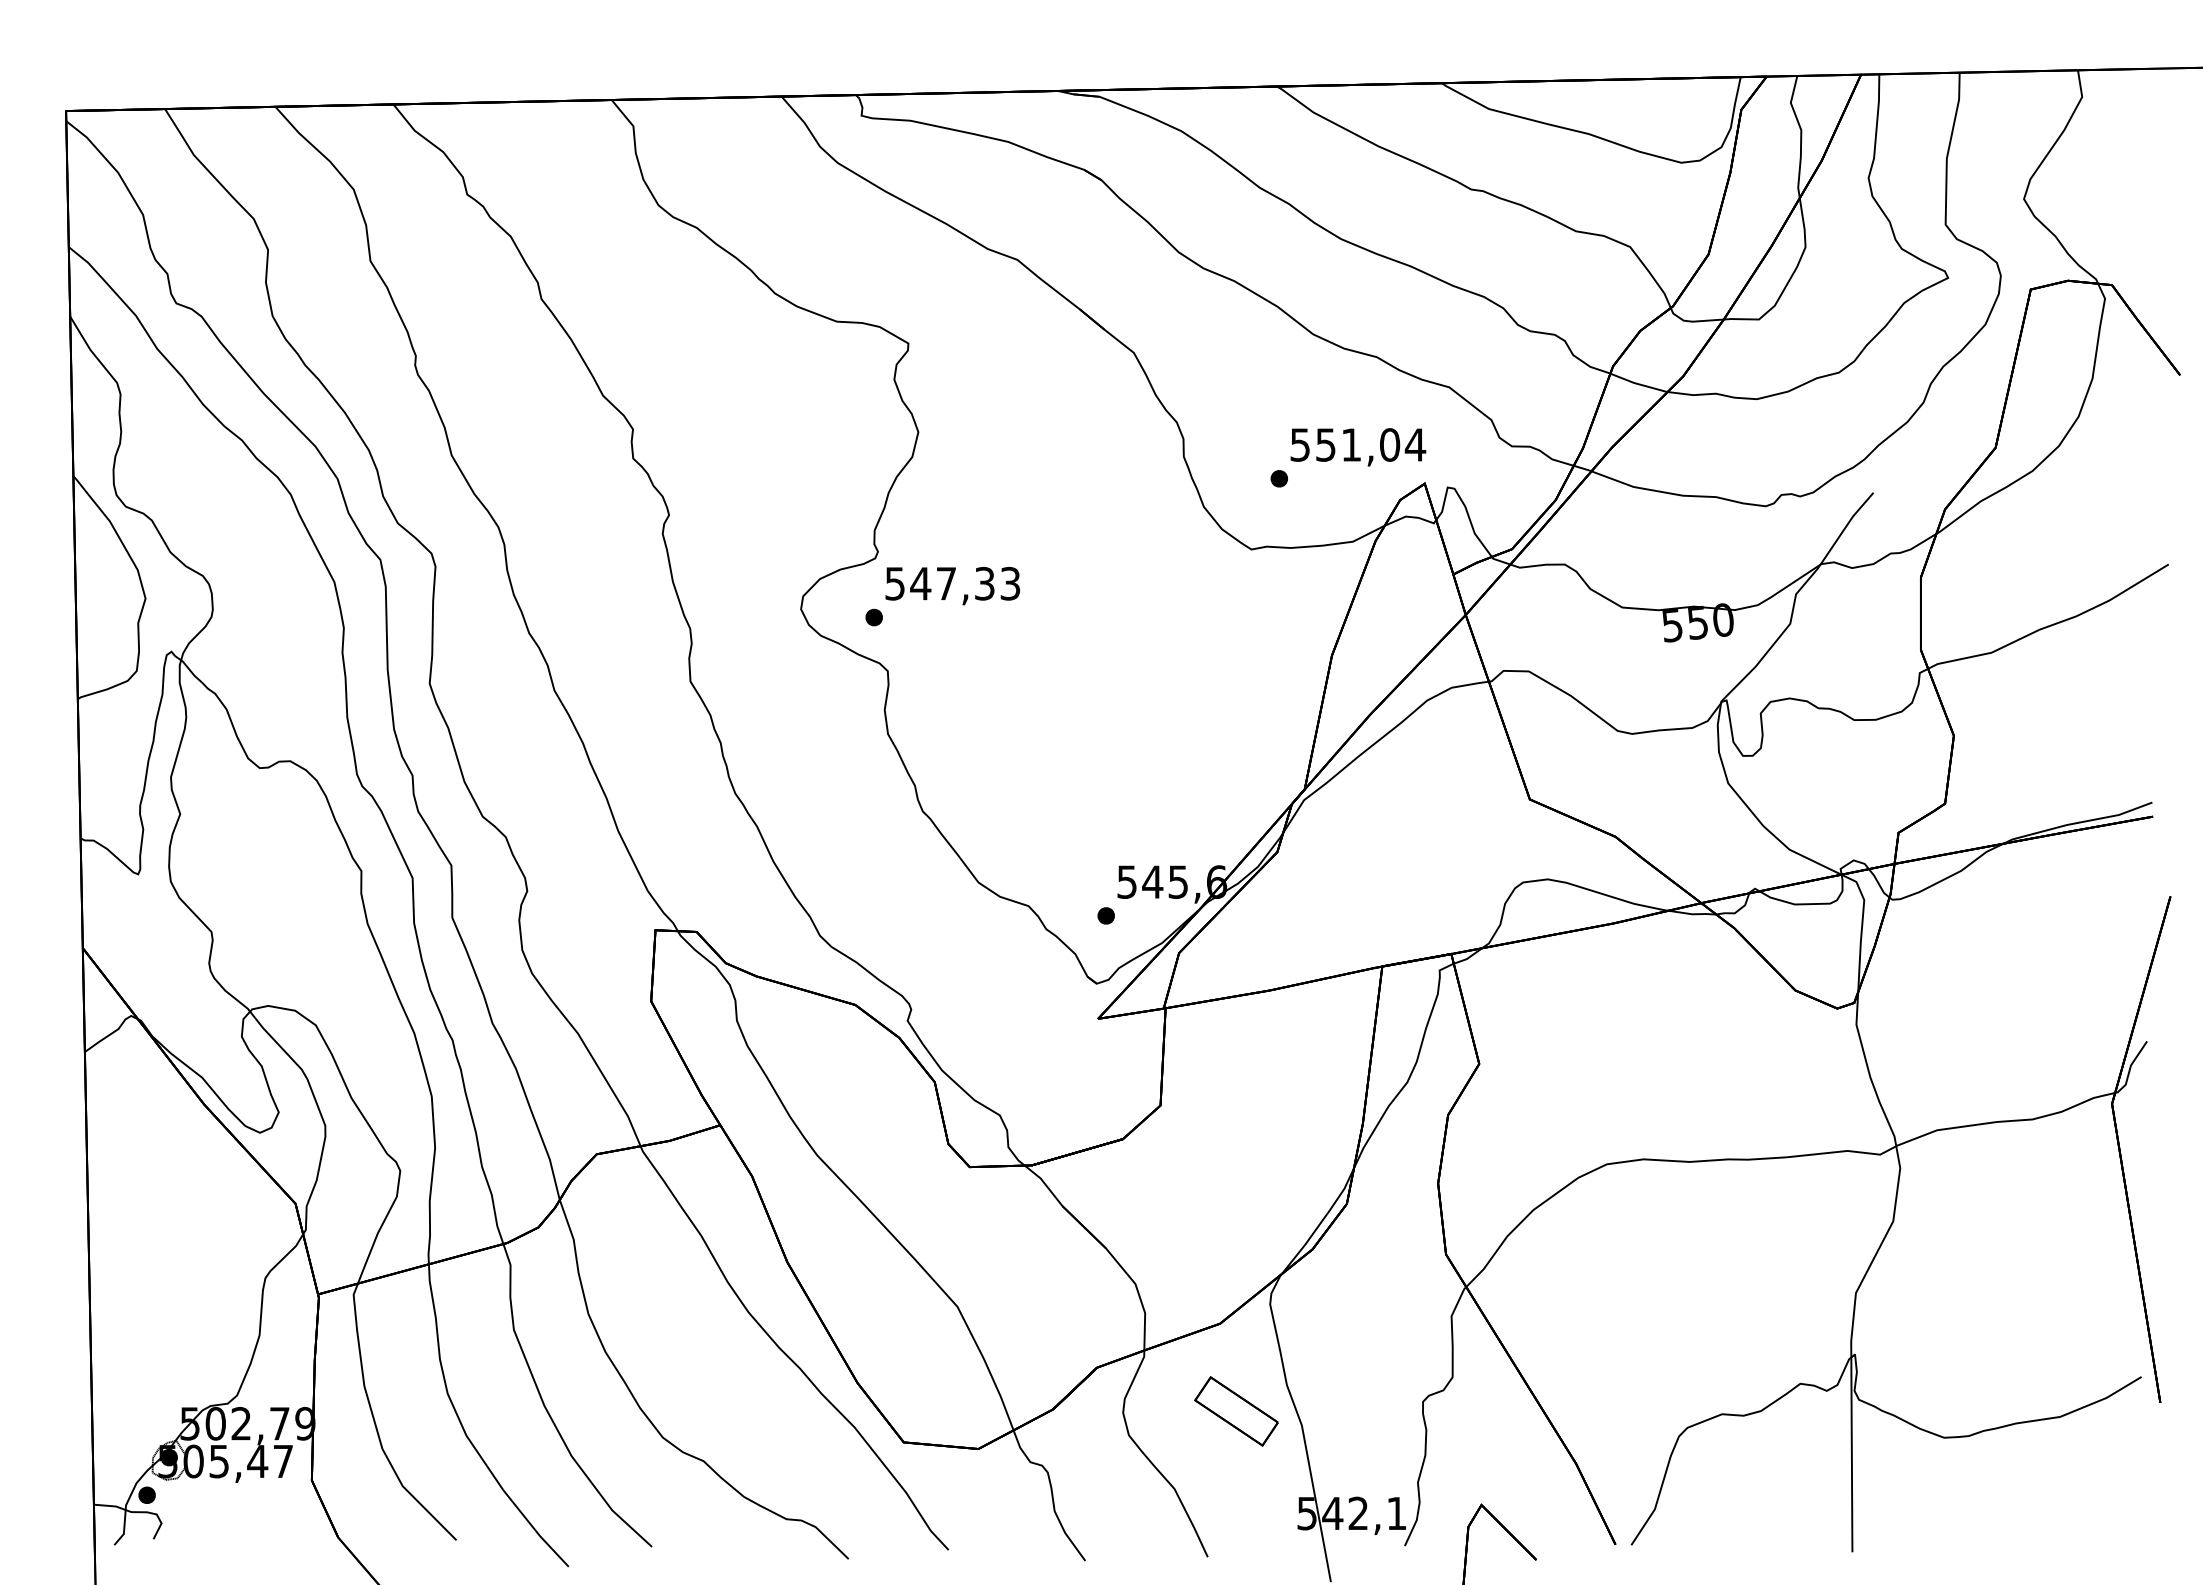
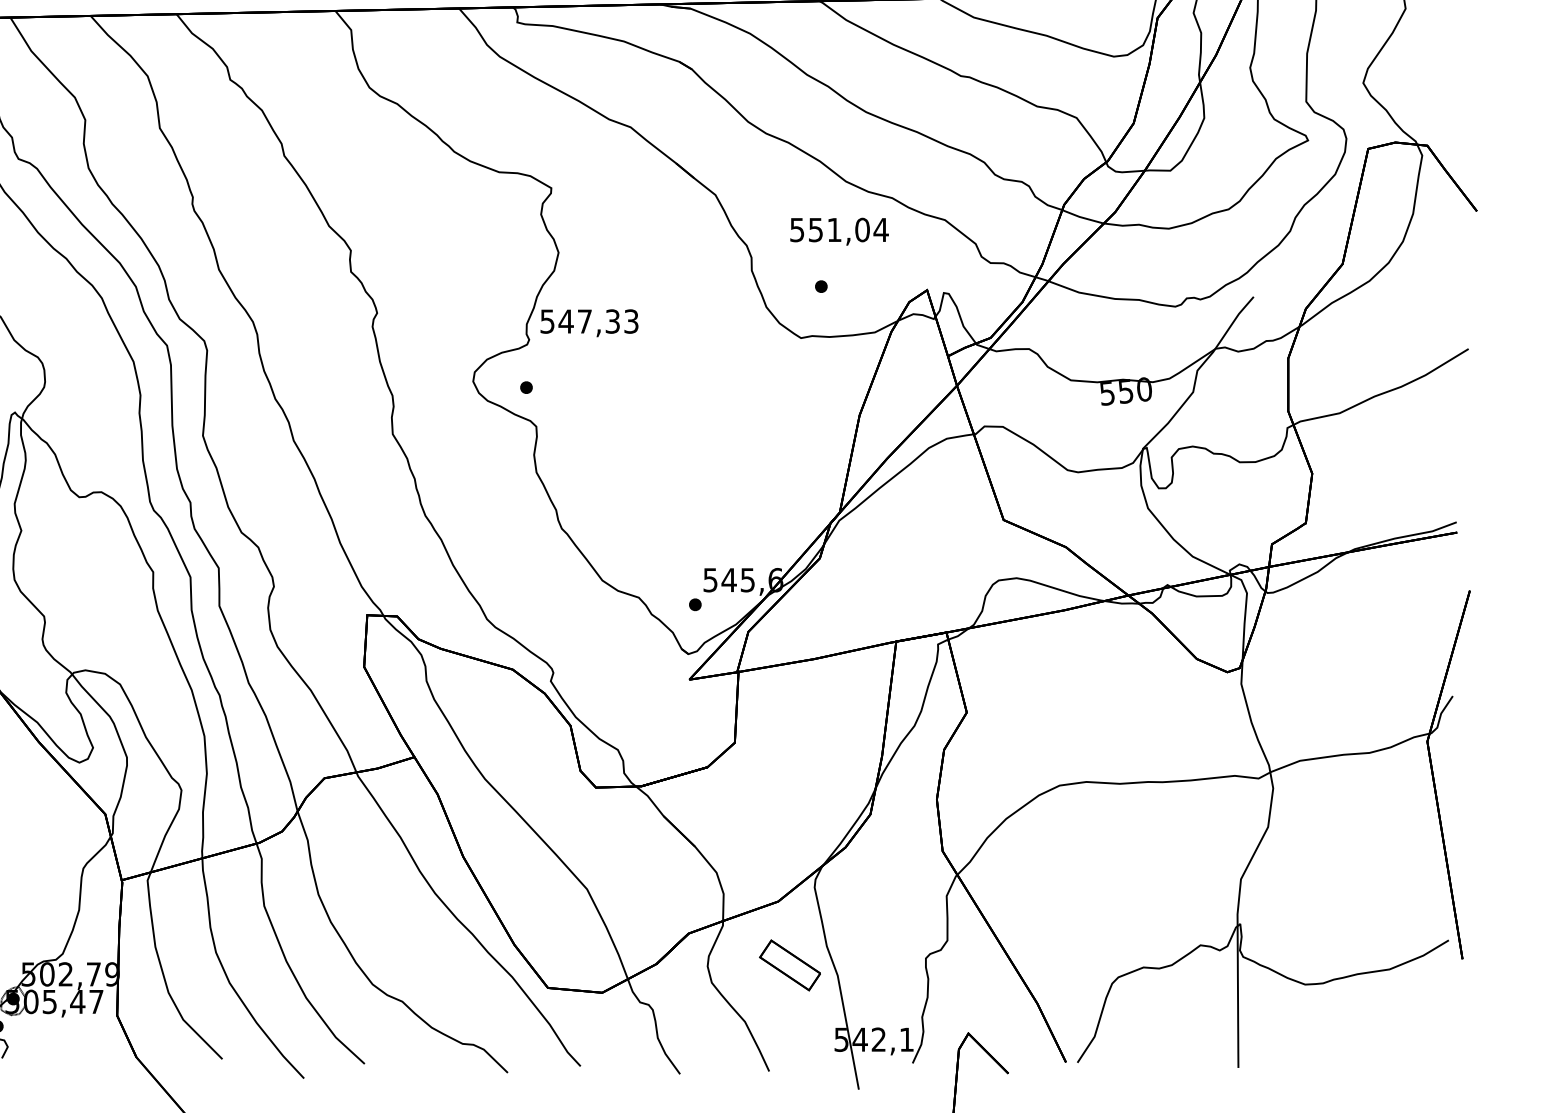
text: (1358, 447) -> (839, 231), moved
text: (952, 586) -> (589, 323), moved

